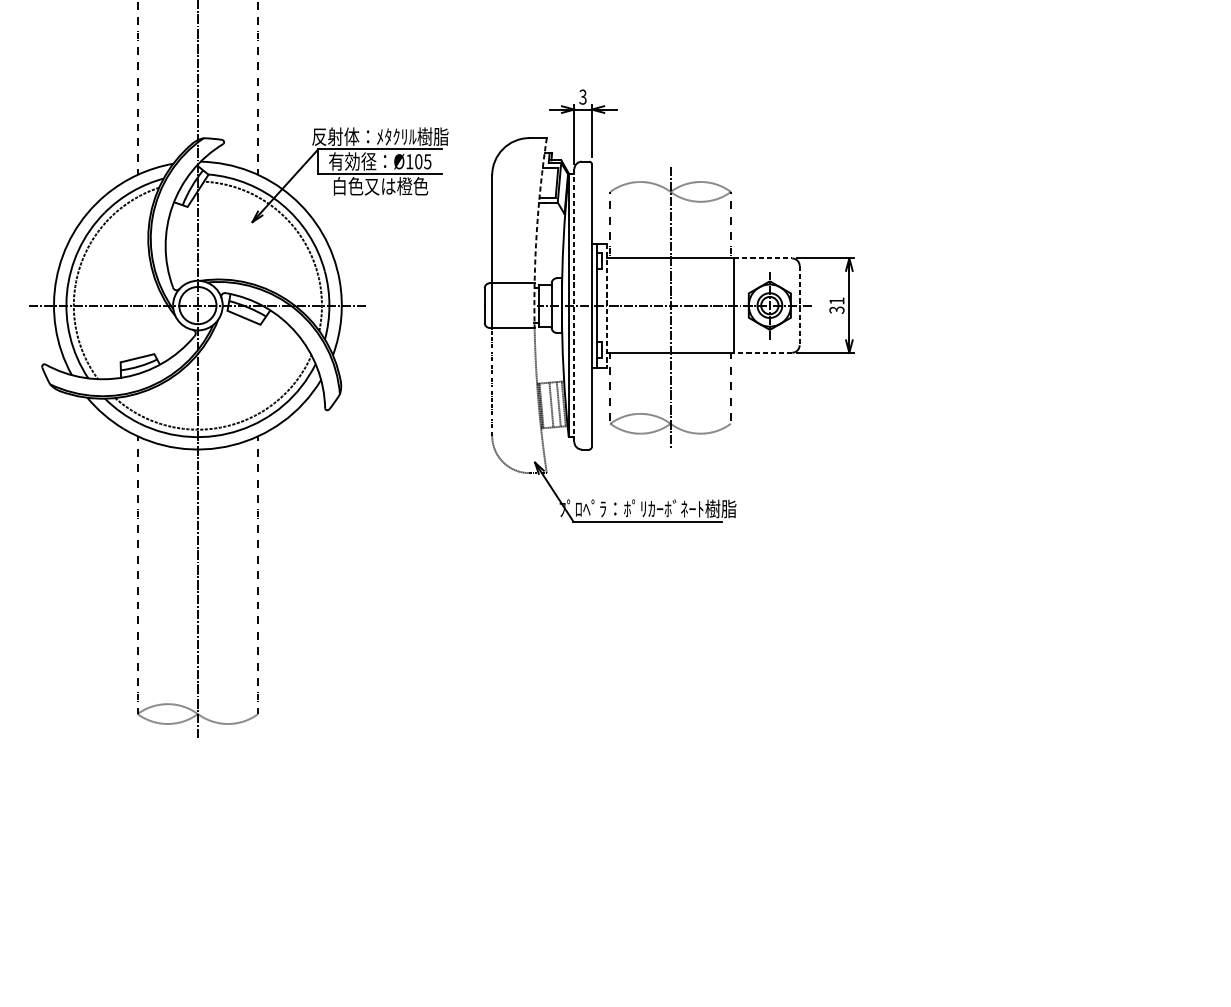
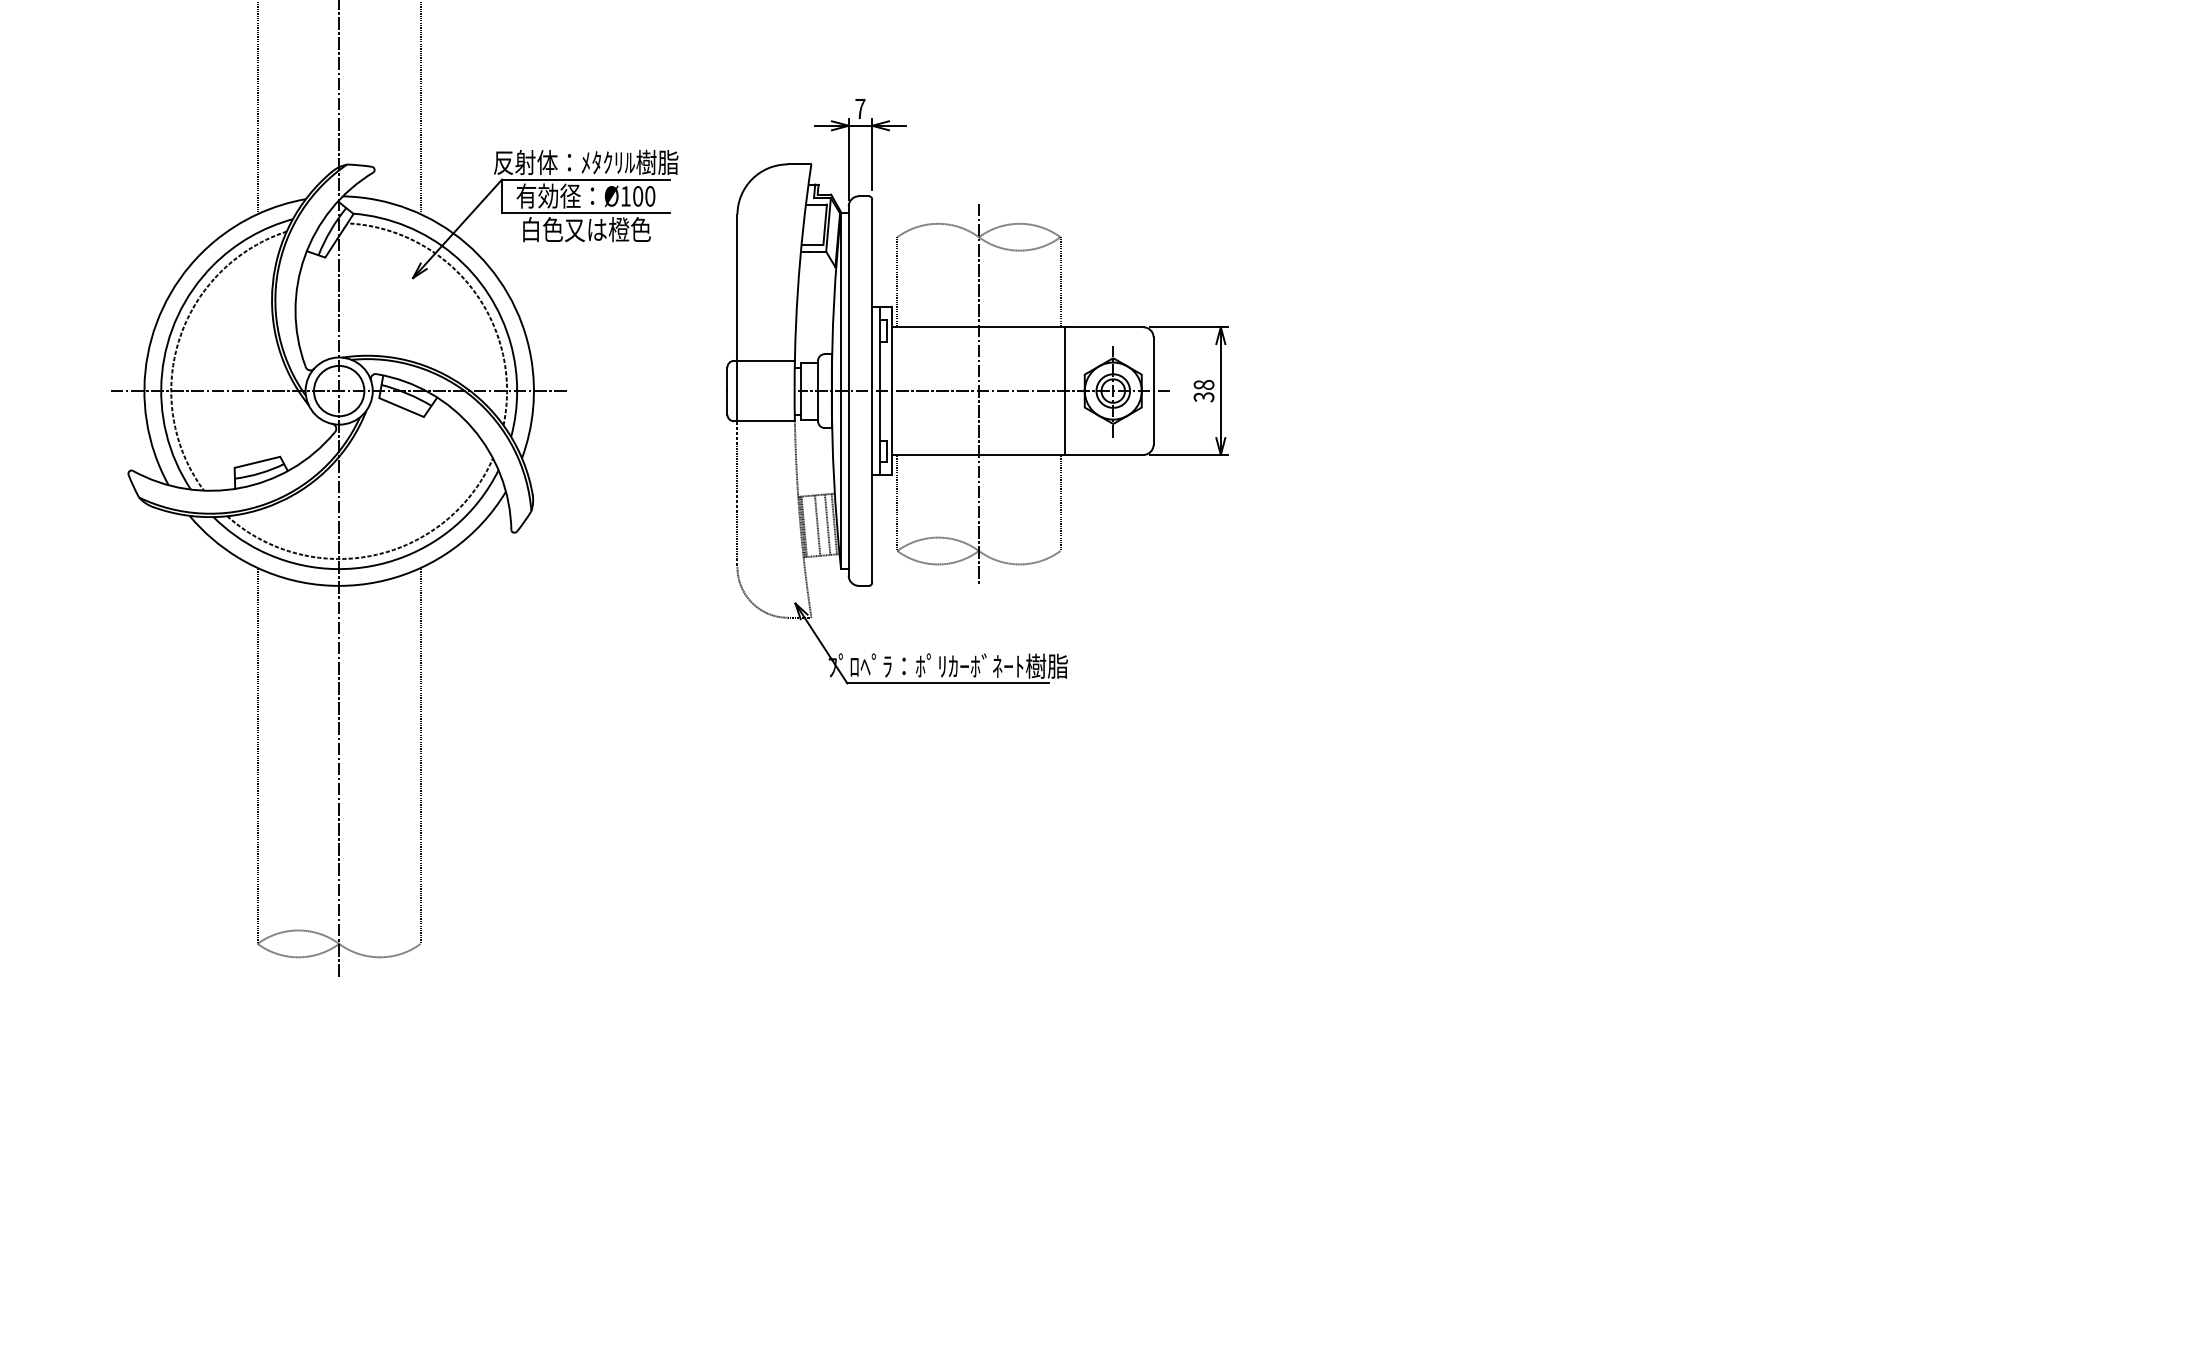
text: (583, 96) -> (860, 108), 3 -> 7
text: (427, 161) -> (650, 196), Ø105 -> Ø100
arc: (536, 232) -> (797, 292), dashed -> solid
line: (763, 258) -> (1104, 327), dashed -> solid
text: (836, 300) -> (1203, 384), 31 -> 38
line: (574, 305) -> (848, 391), dashed -> solid
line: (606, 305) -> (892, 391), dashed -> solid
line: (799, 305) -> (1153, 391), dashed -> solid
line: (762, 352) -> (1103, 454), dashed -> solid

